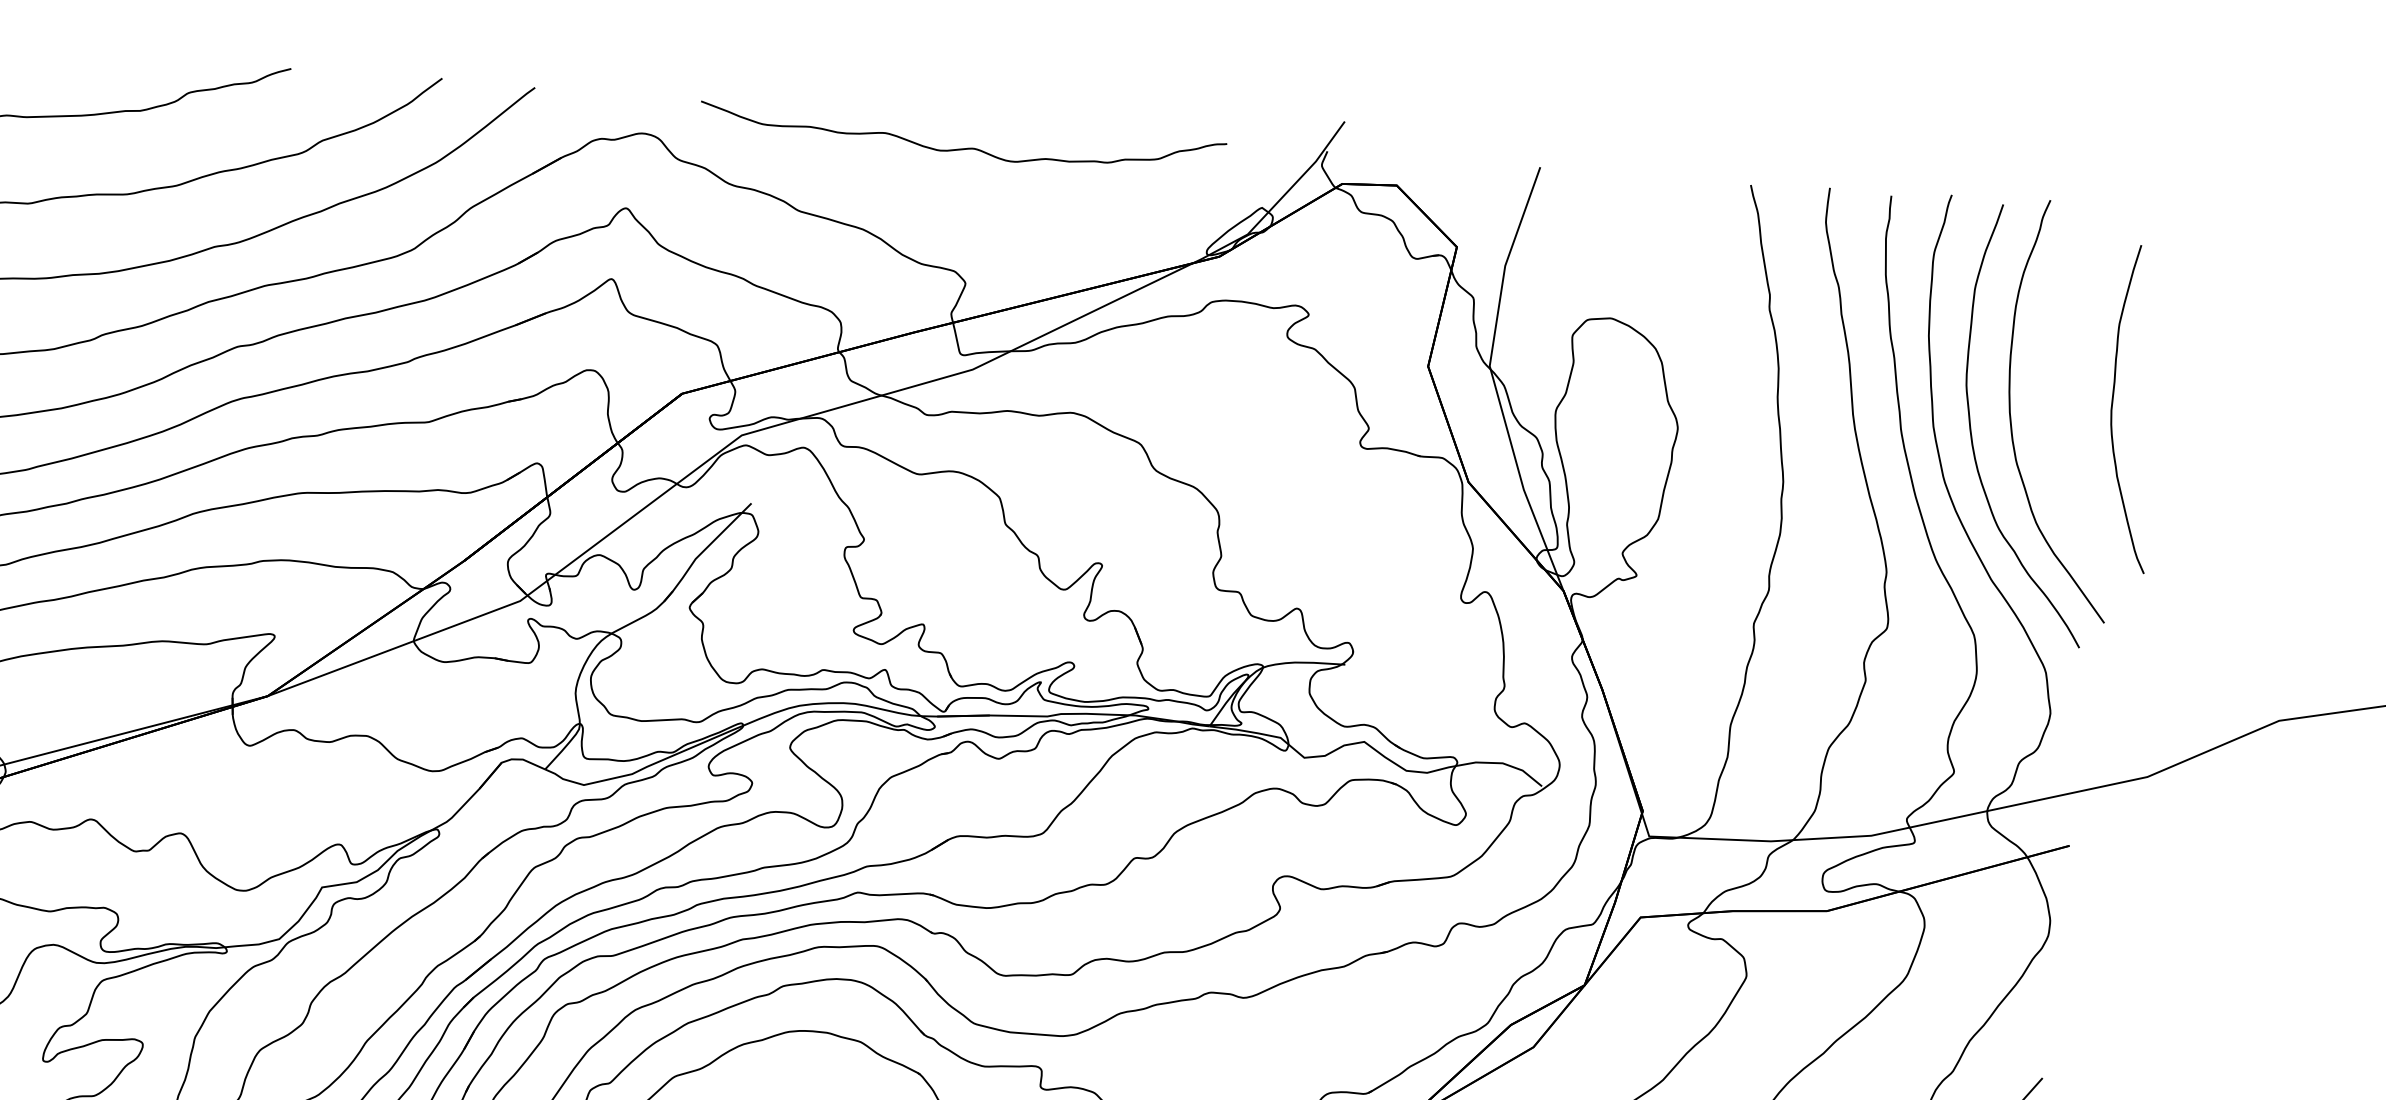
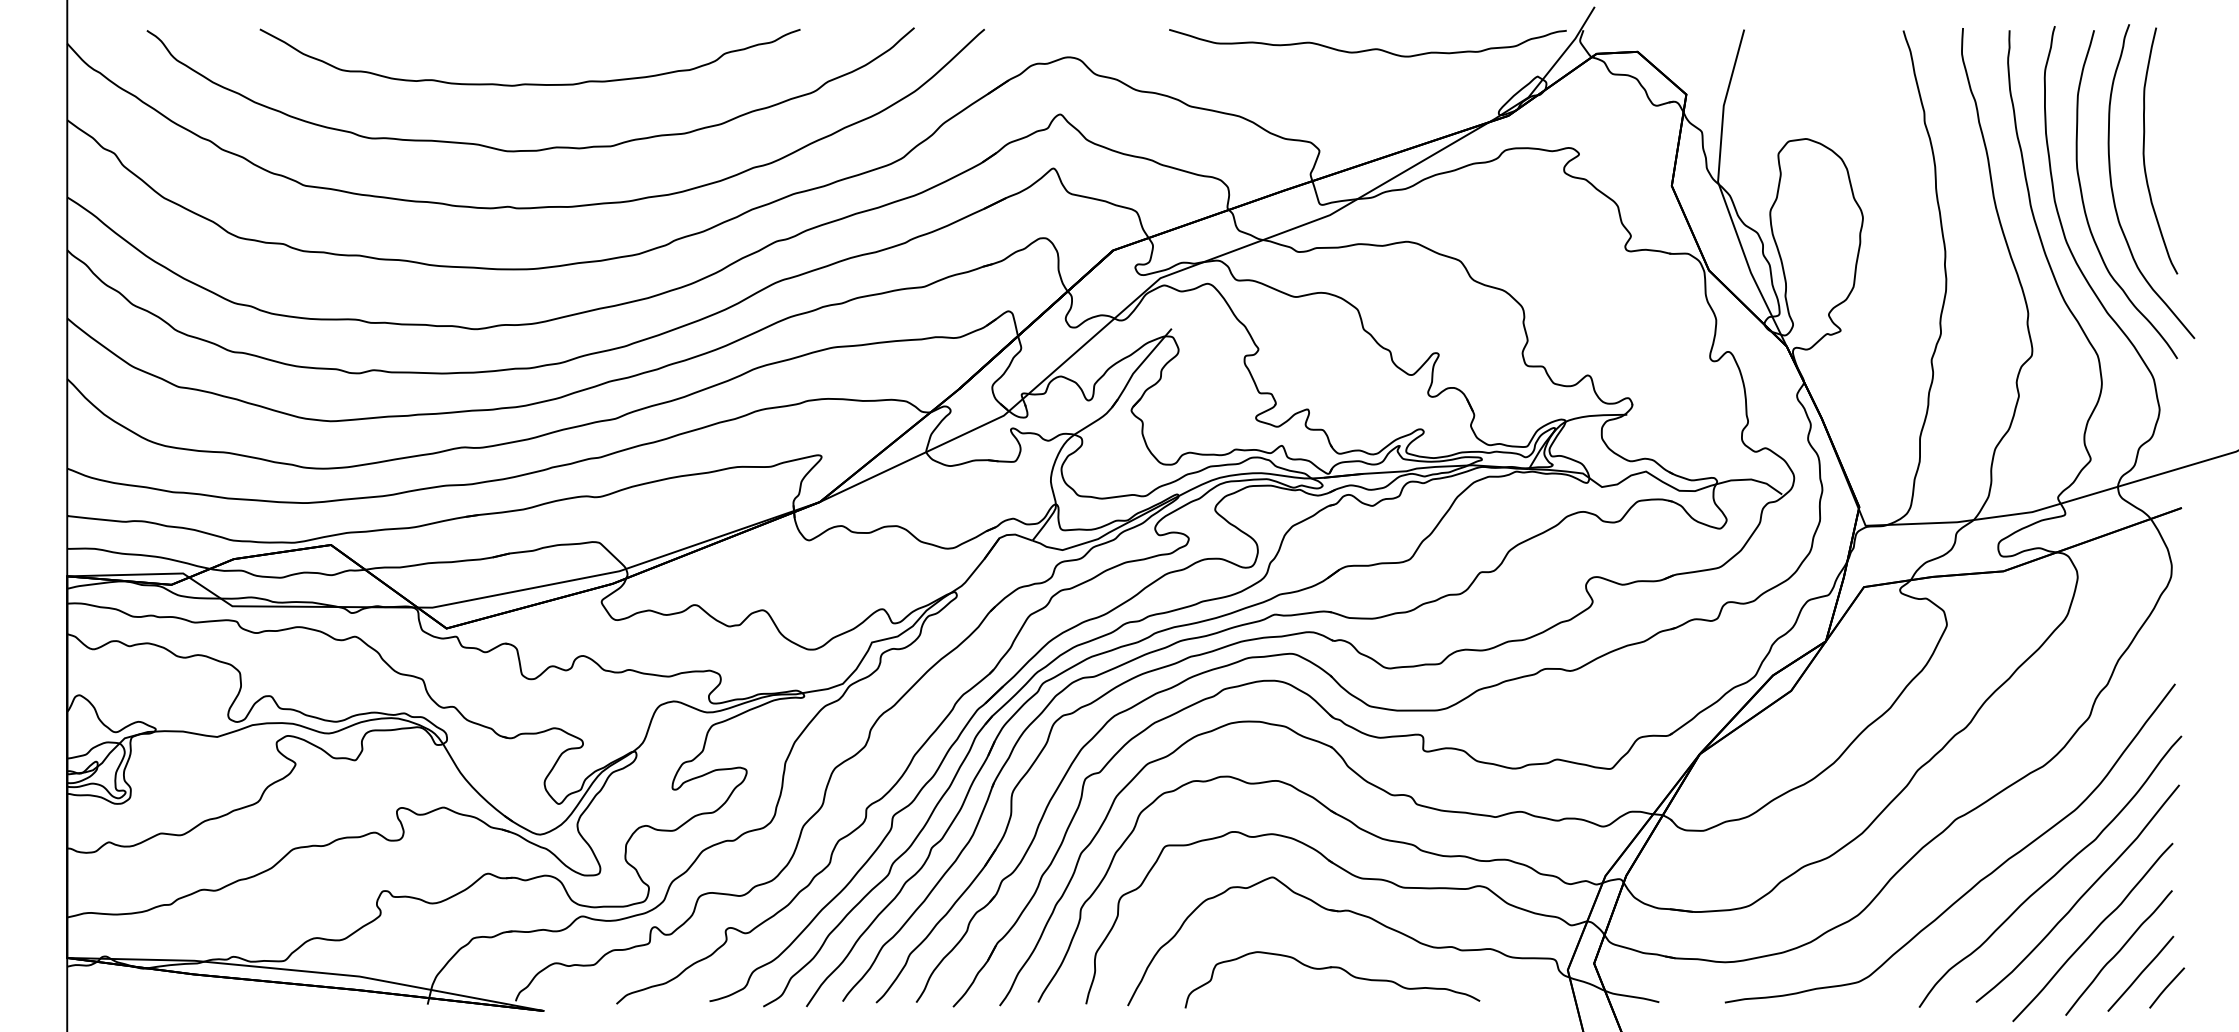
curve: (961, 148) -> (1367, 49), moved
curve: (2113, 406) -> (2144, 150), moved

